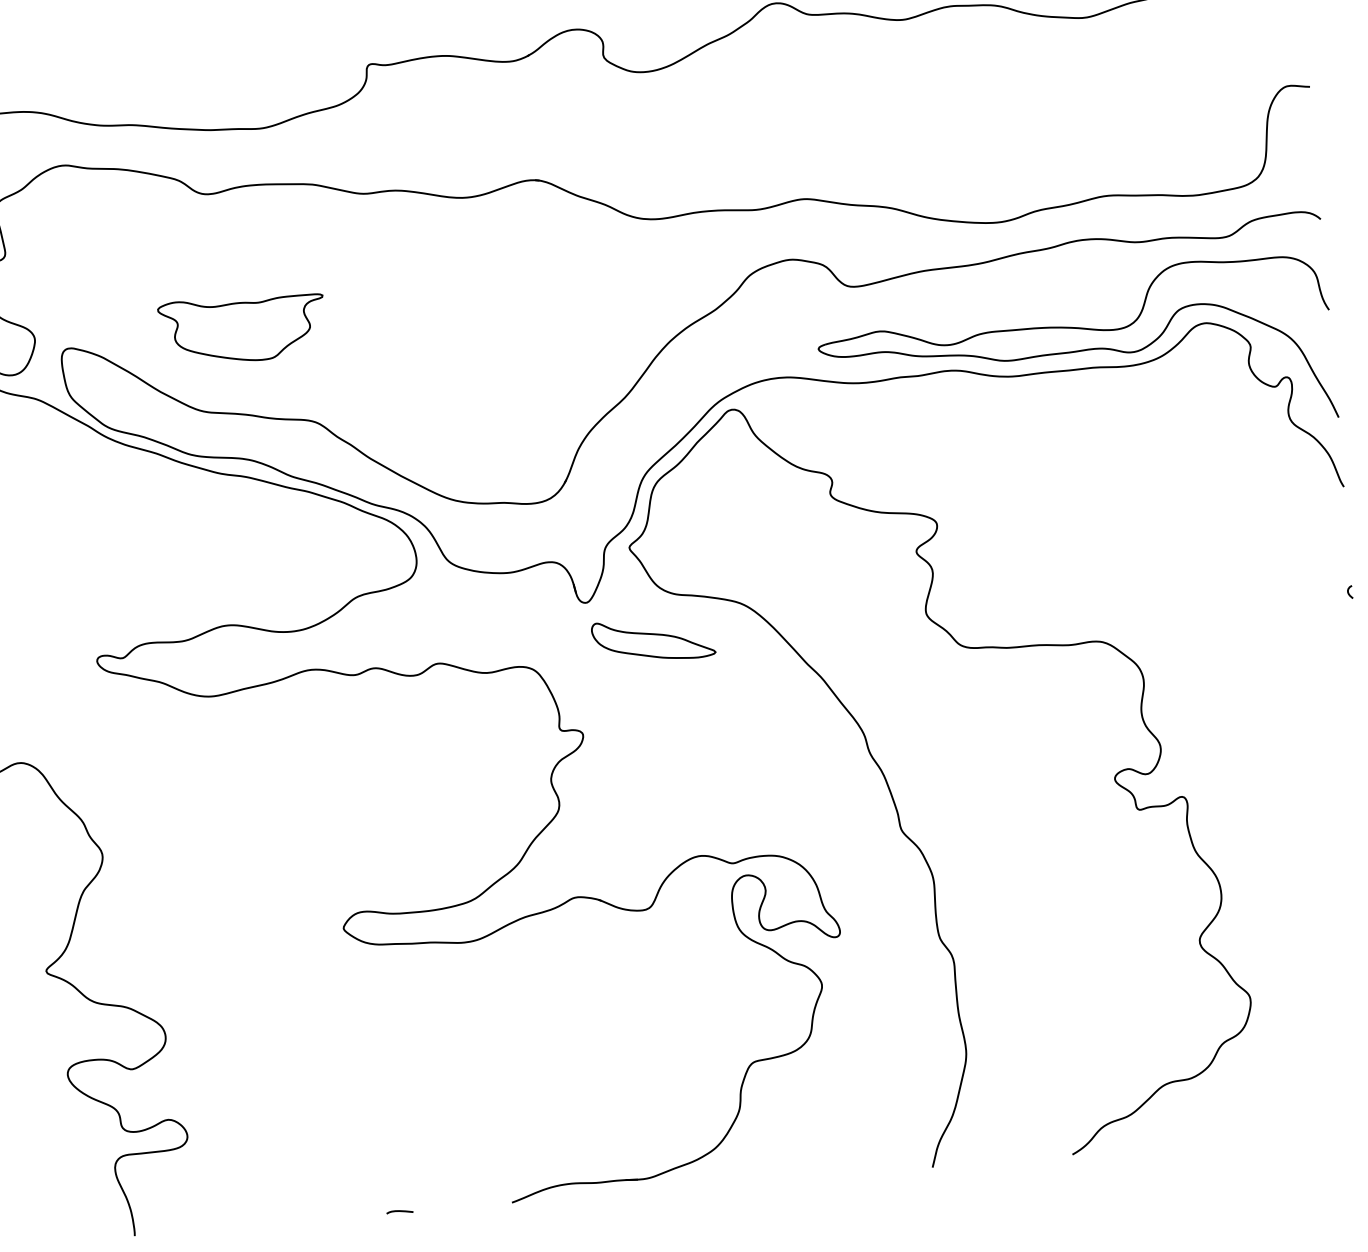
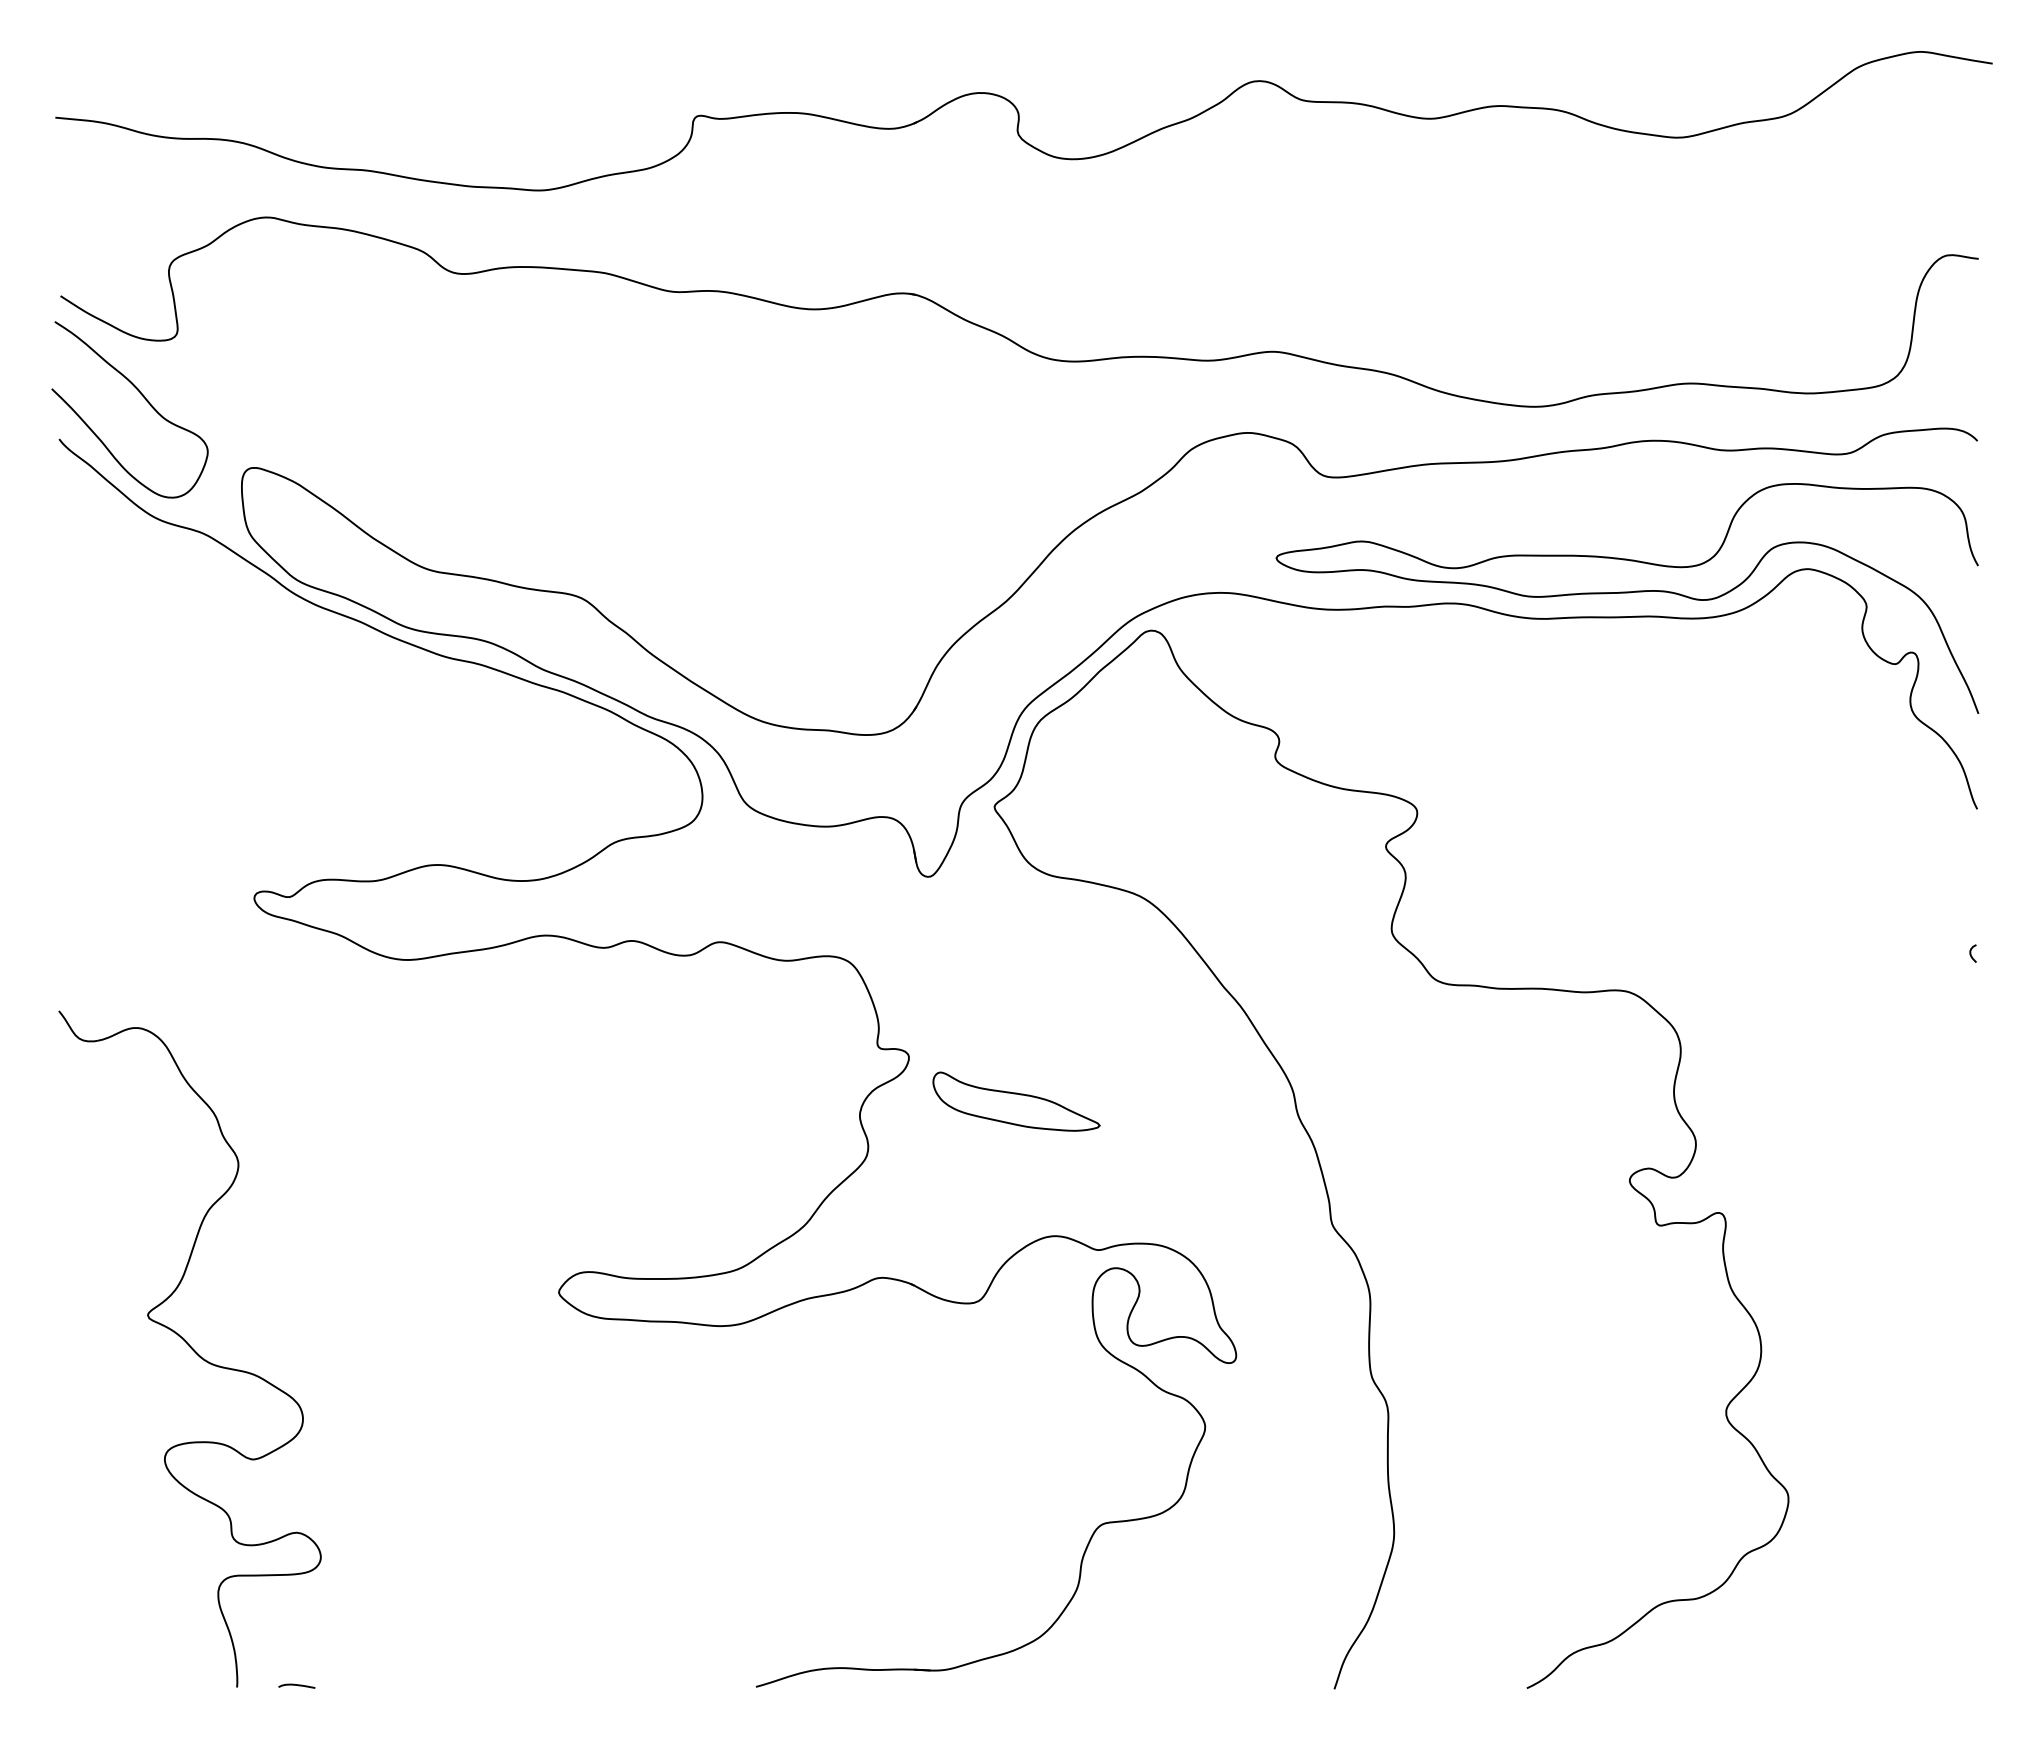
part: (242, 328) -> (492, 461), removed
part: (653, 639) -> (1016, 1101), moved
curve: (399, 1211) -> (296, 1685), moved

